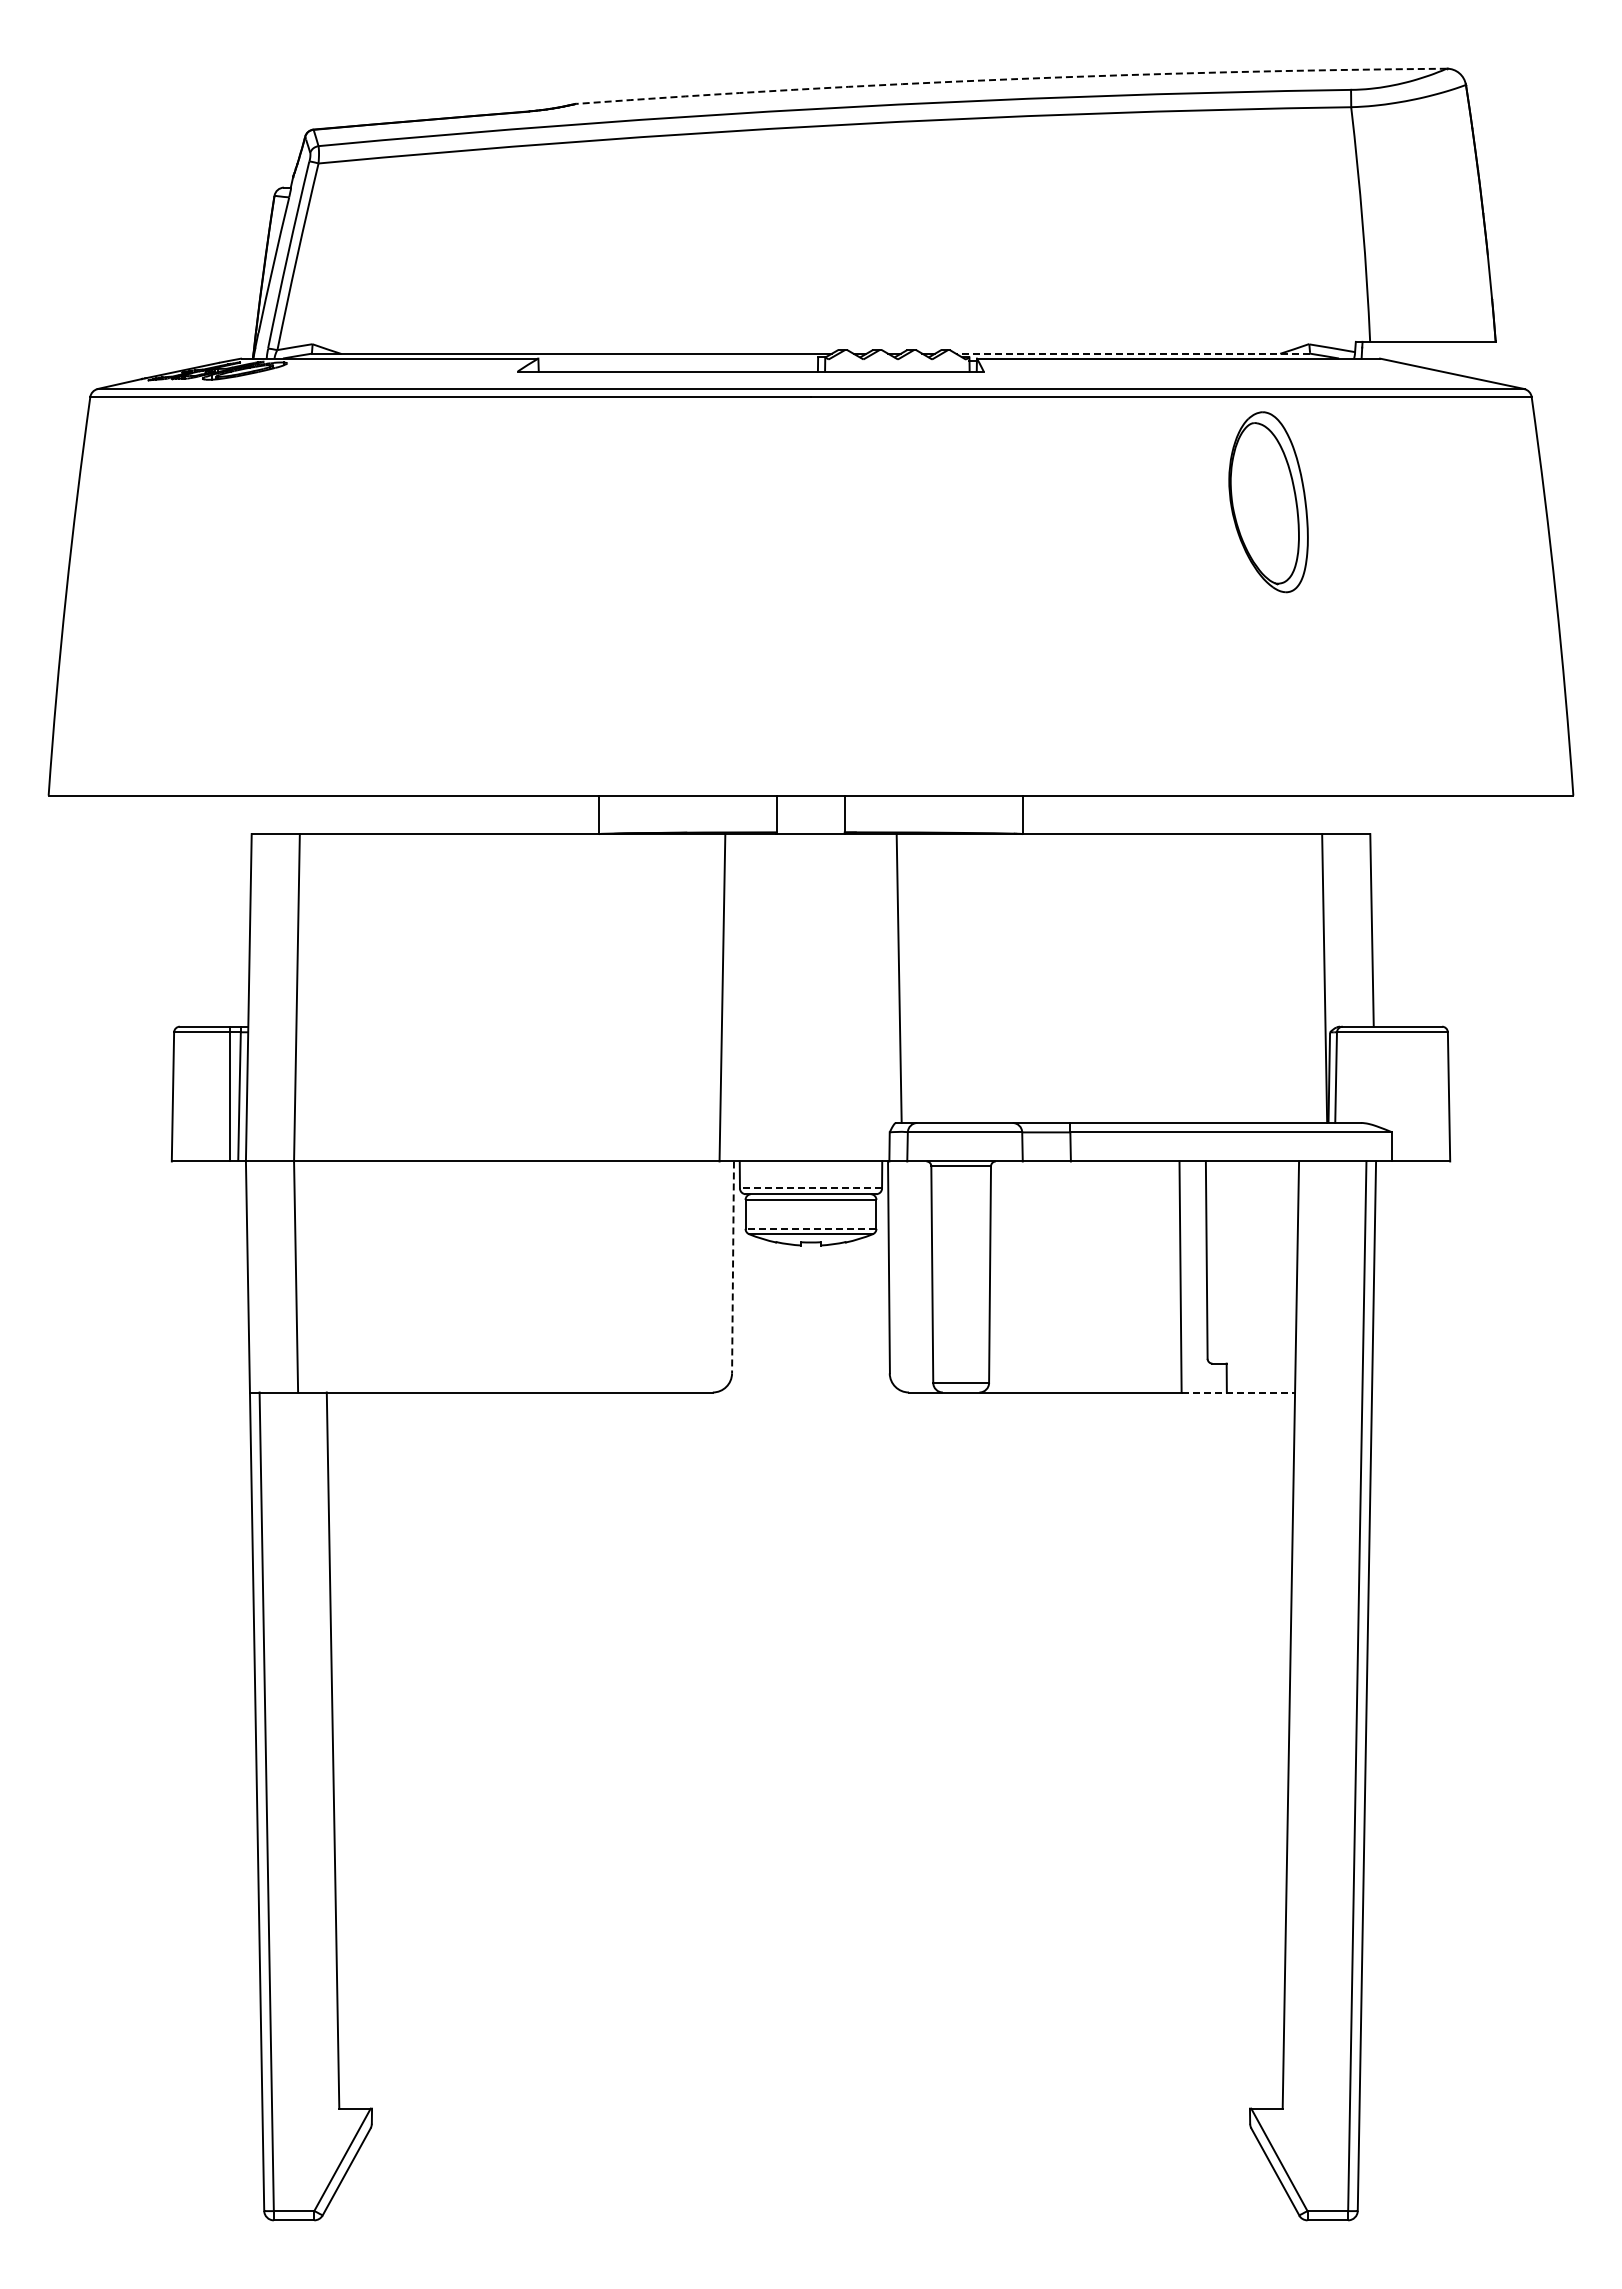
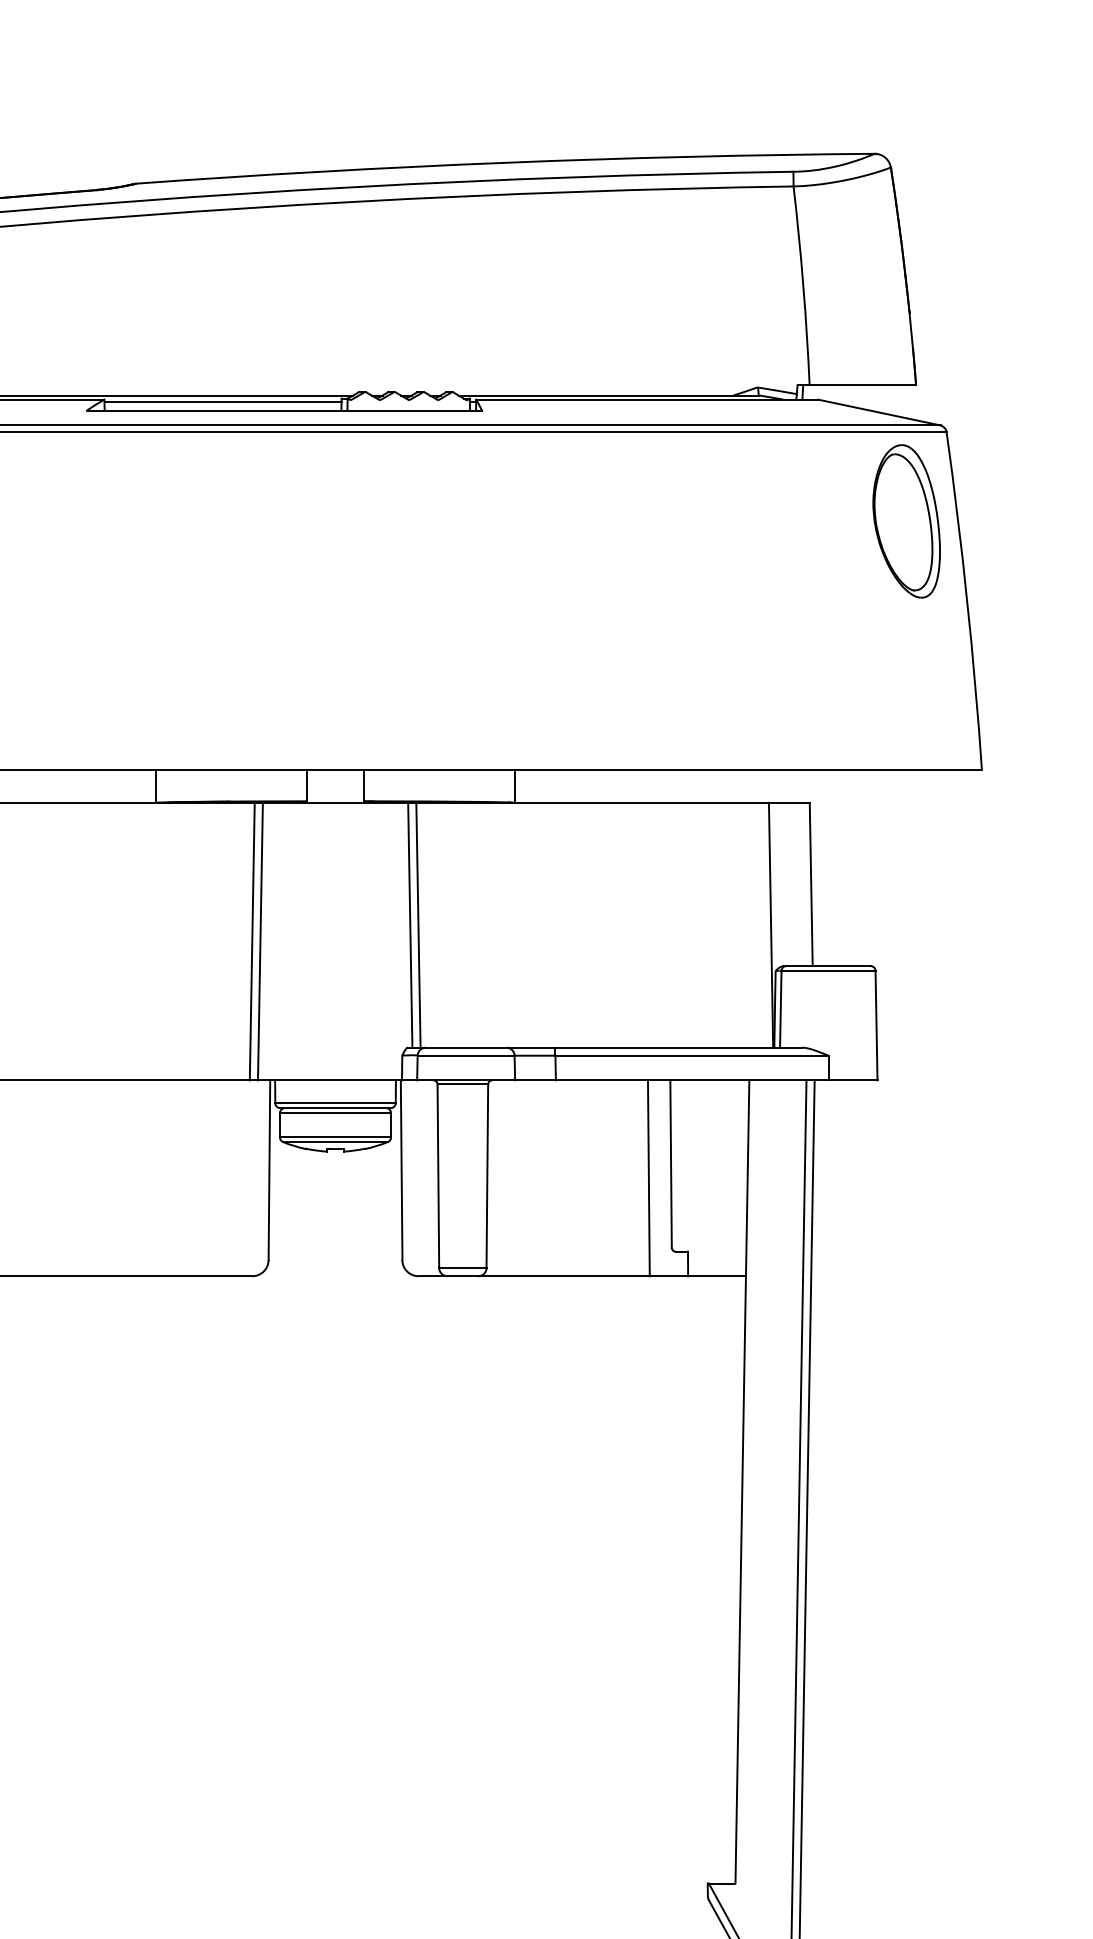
arc: (1011, 79) -> (505, 162), dashed -> solid
line: (1133, 353) -> (608, 395), dashed -> solid
line: (678, 360) -> (223, 401), added
part: (1268, 502) -> (906, 521), moved
line: (908, 978) -> (418, 925), added
line: (712, 997) -> (252, 941), added
line: (810, 1188) -> (335, 1103), dashed -> solid
line: (810, 1228) -> (335, 1137), dashed -> solid
line: (733, 1267) -> (269, 1170), dashed -> solid
line: (1238, 1392) -> (698, 1276), dashed -> solid

